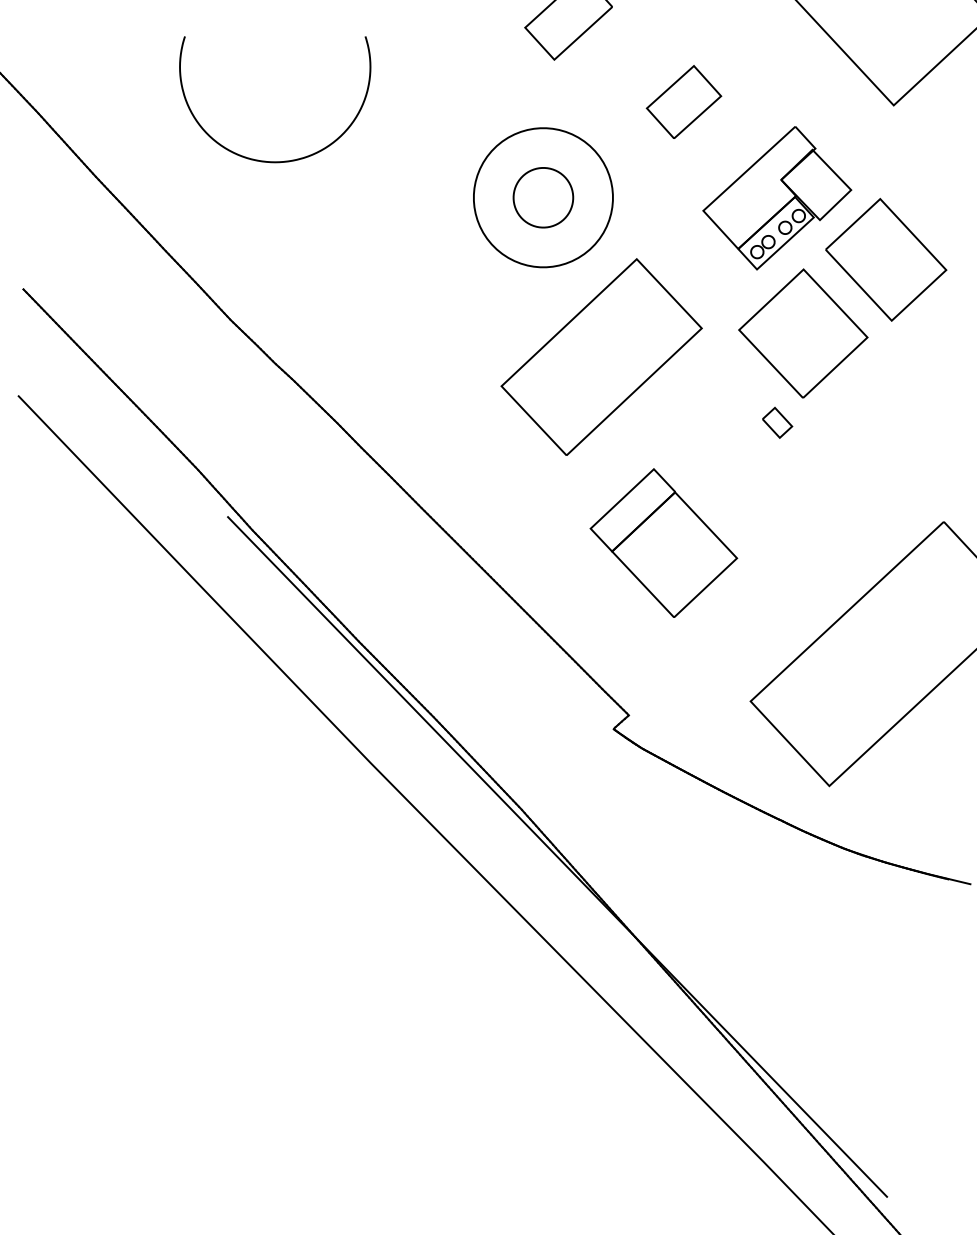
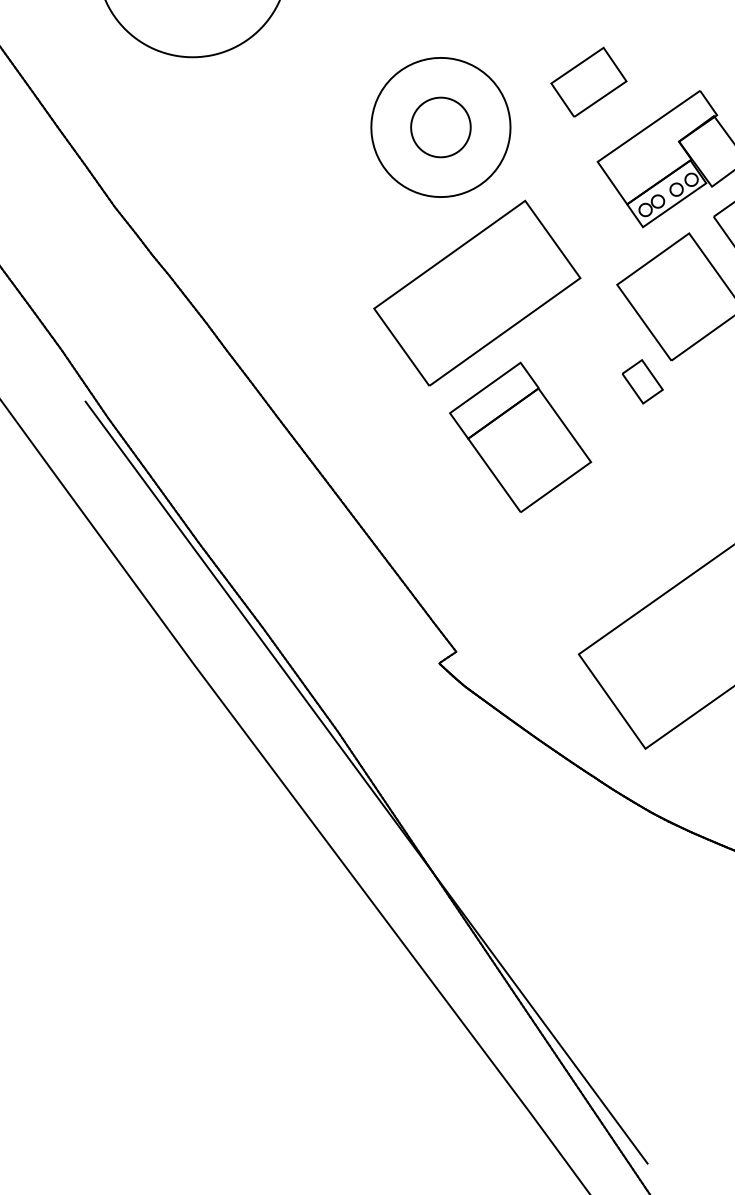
part: (683, 101) -> (588, 81), moved
part: (777, 422) -> (642, 381), size x1.43
part: (663, 542) -> (520, 436), moved

